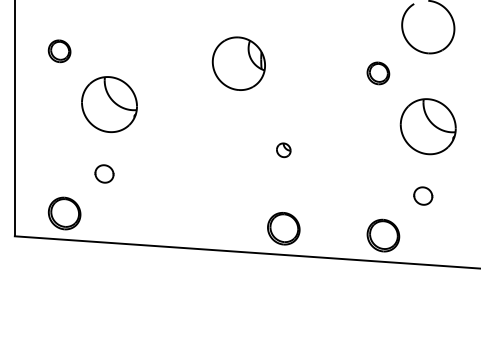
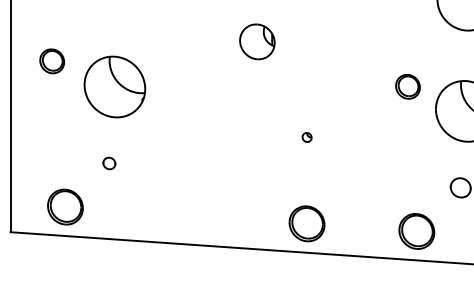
part: (59, 51) -> (52, 61), moved
part: (238, 63) -> (257, 41), size x0.6
part: (378, 73) -> (408, 86), moved
part: (283, 150) -> (306, 137), size x0.6
part: (104, 173) -> (109, 162), size x0.6

